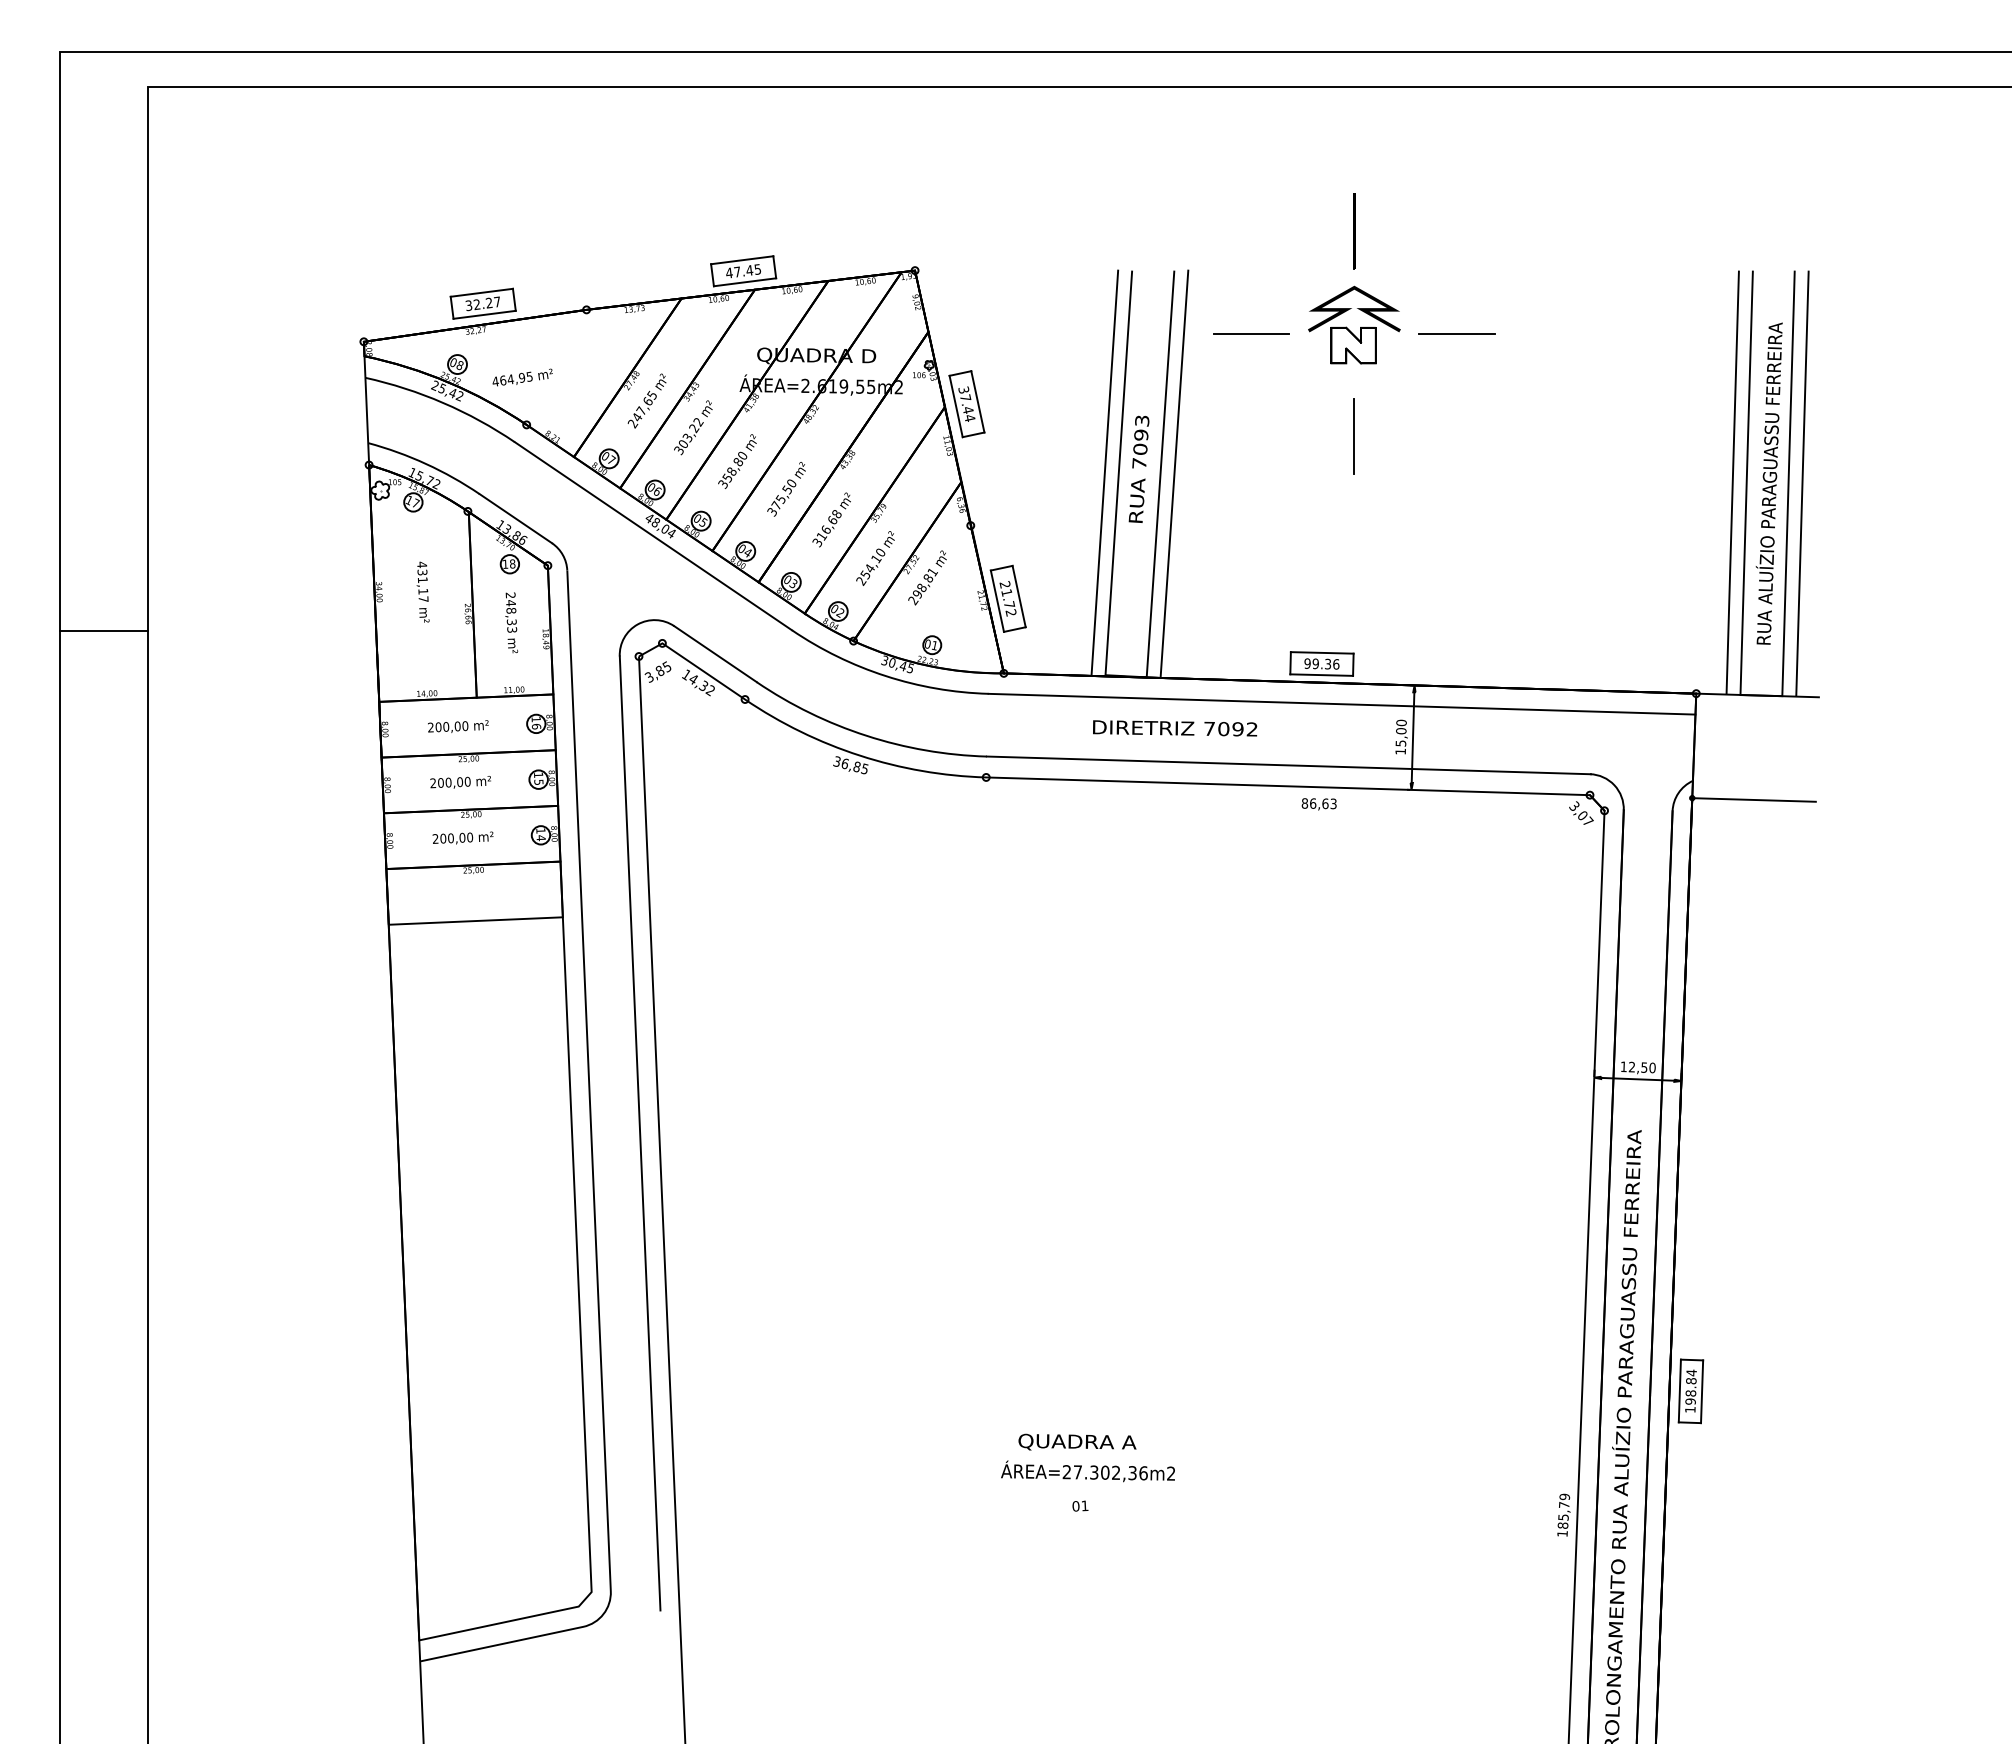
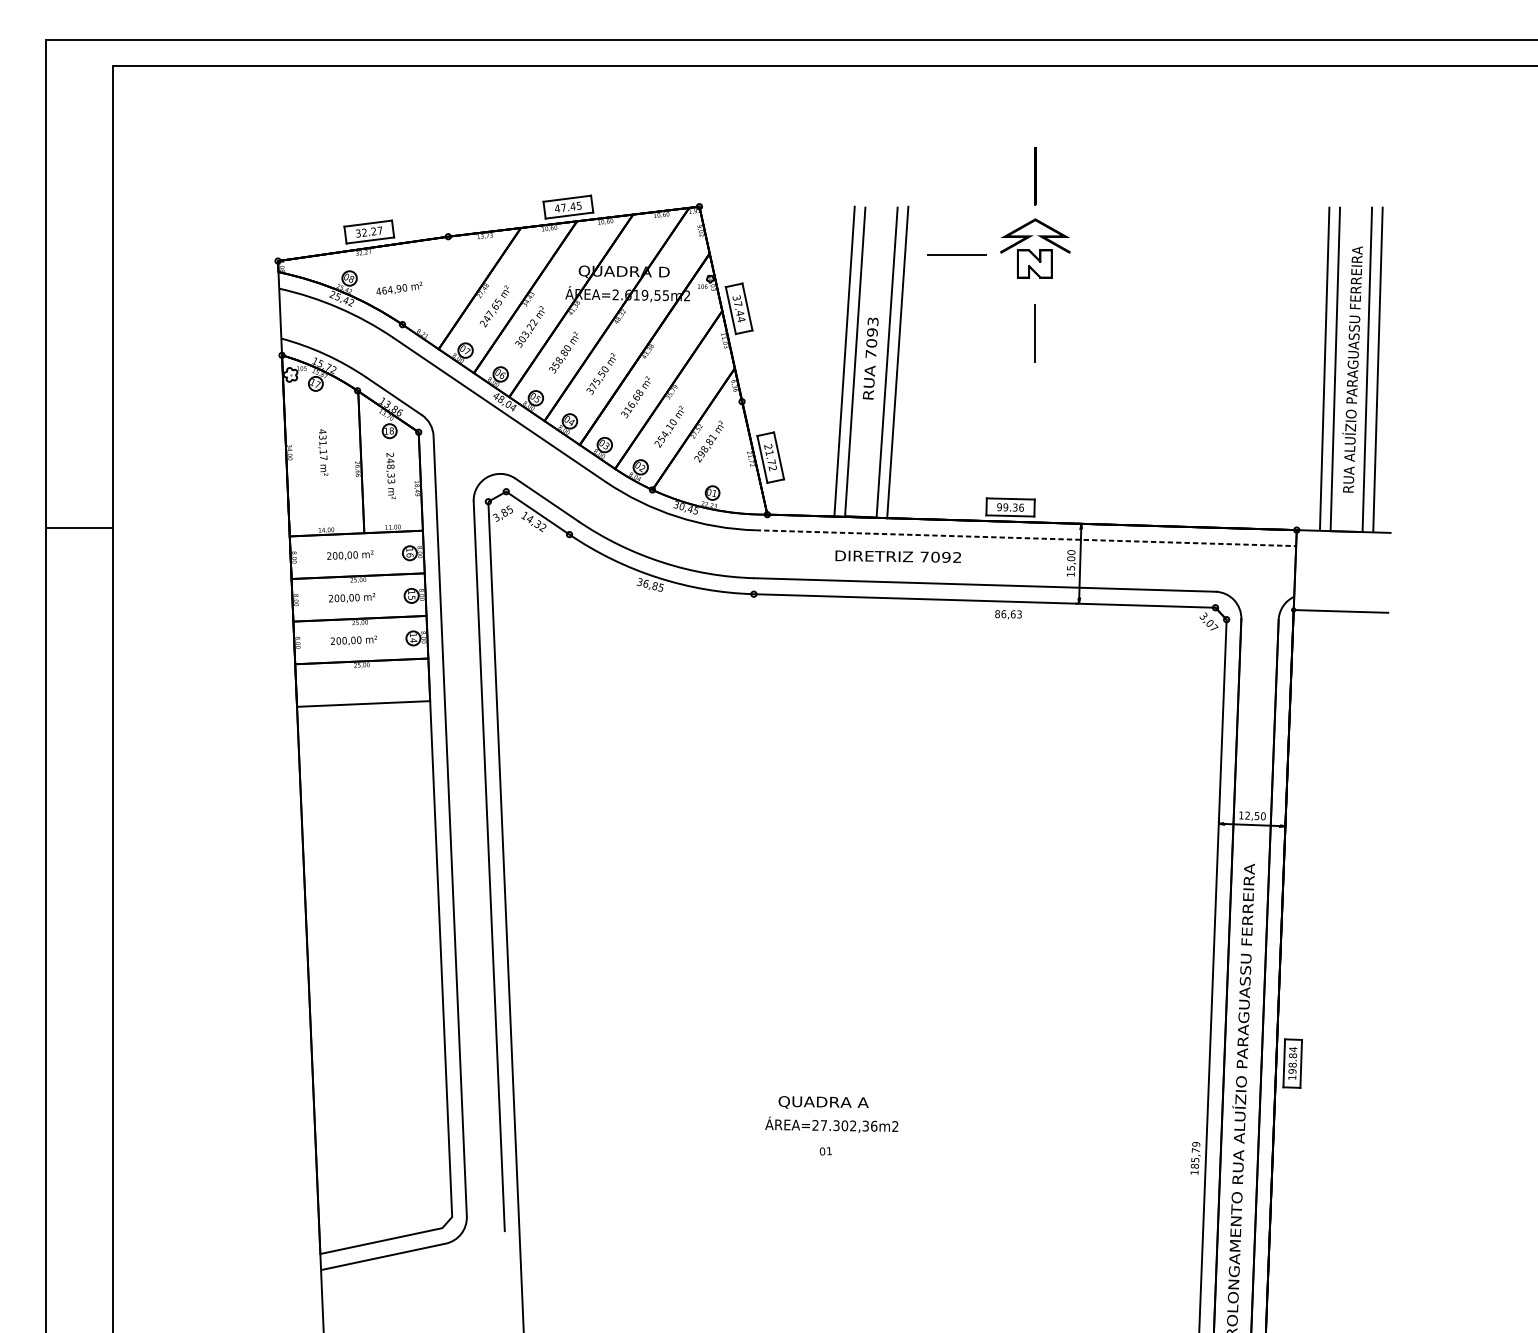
line: (1456, 333) -> (1113, 254), removed
text: (529, 376) -> (404, 287), 464,95 -> 464,90
line: (103, 631) -> (78, 528), moved
line: (1342, 704) -> (1026, 538), solid -> dashed

